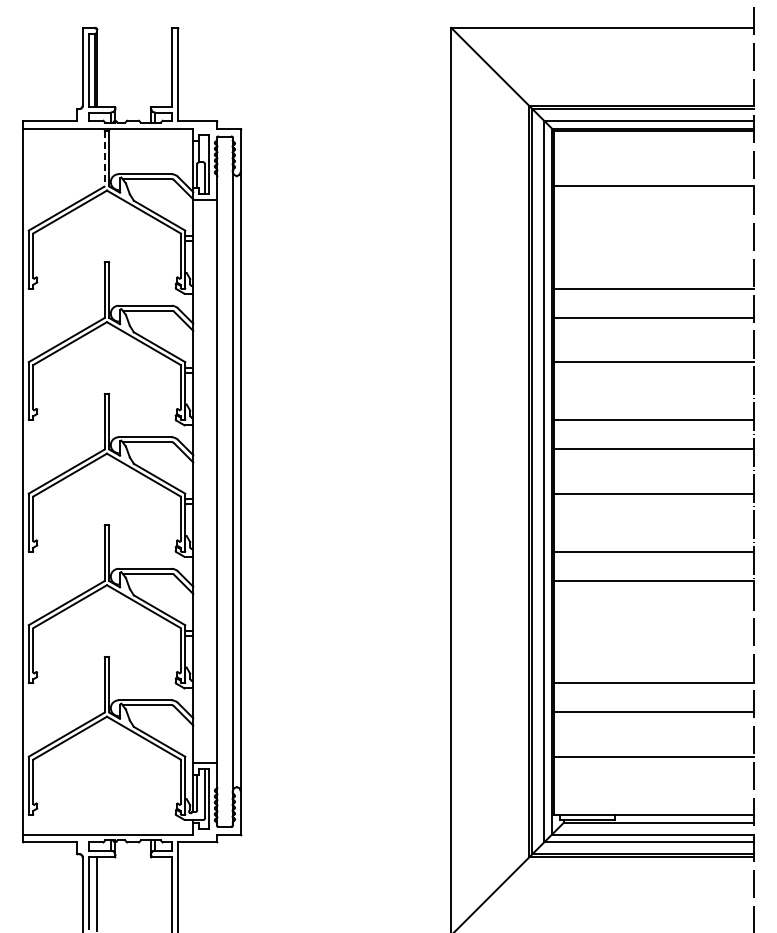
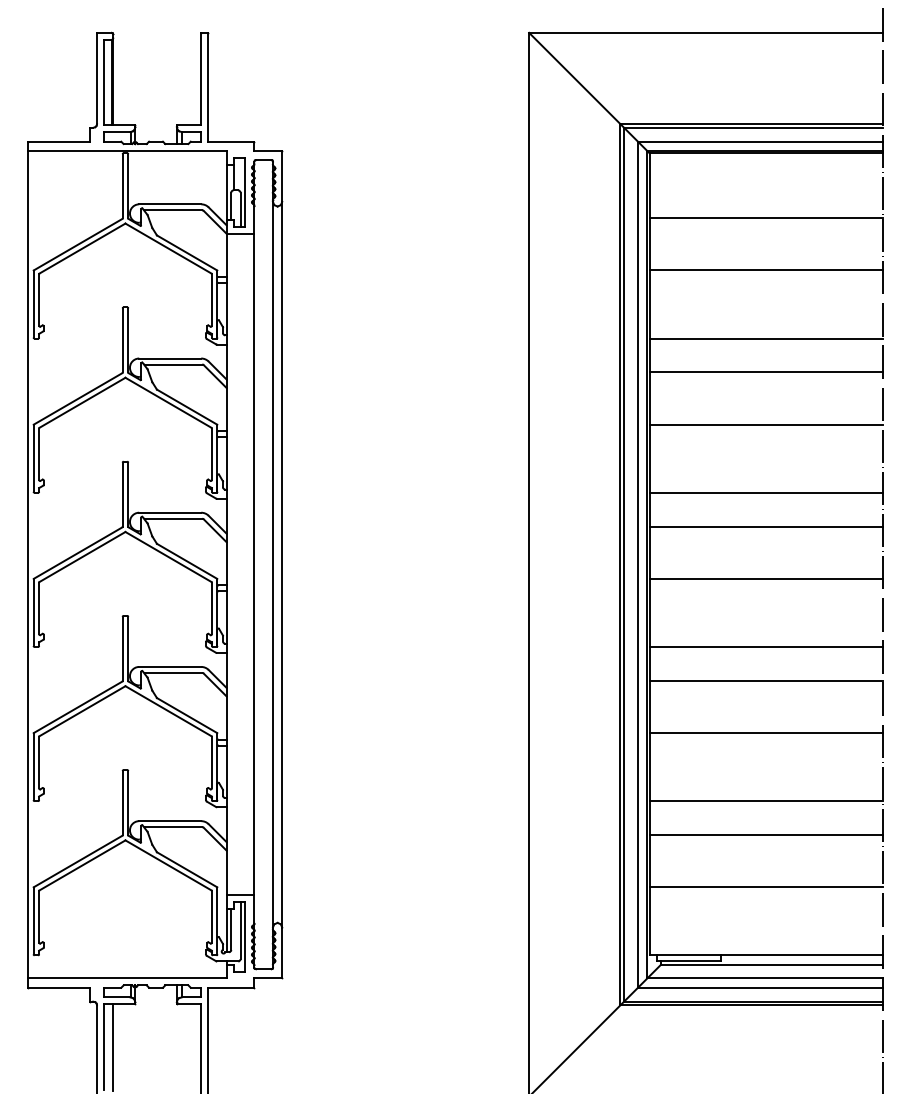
line: (104, 159) -> (122, 187), dashed -> solid
line: (653, 230) -> (766, 270), added
line: (653, 625) -> (766, 733), added

